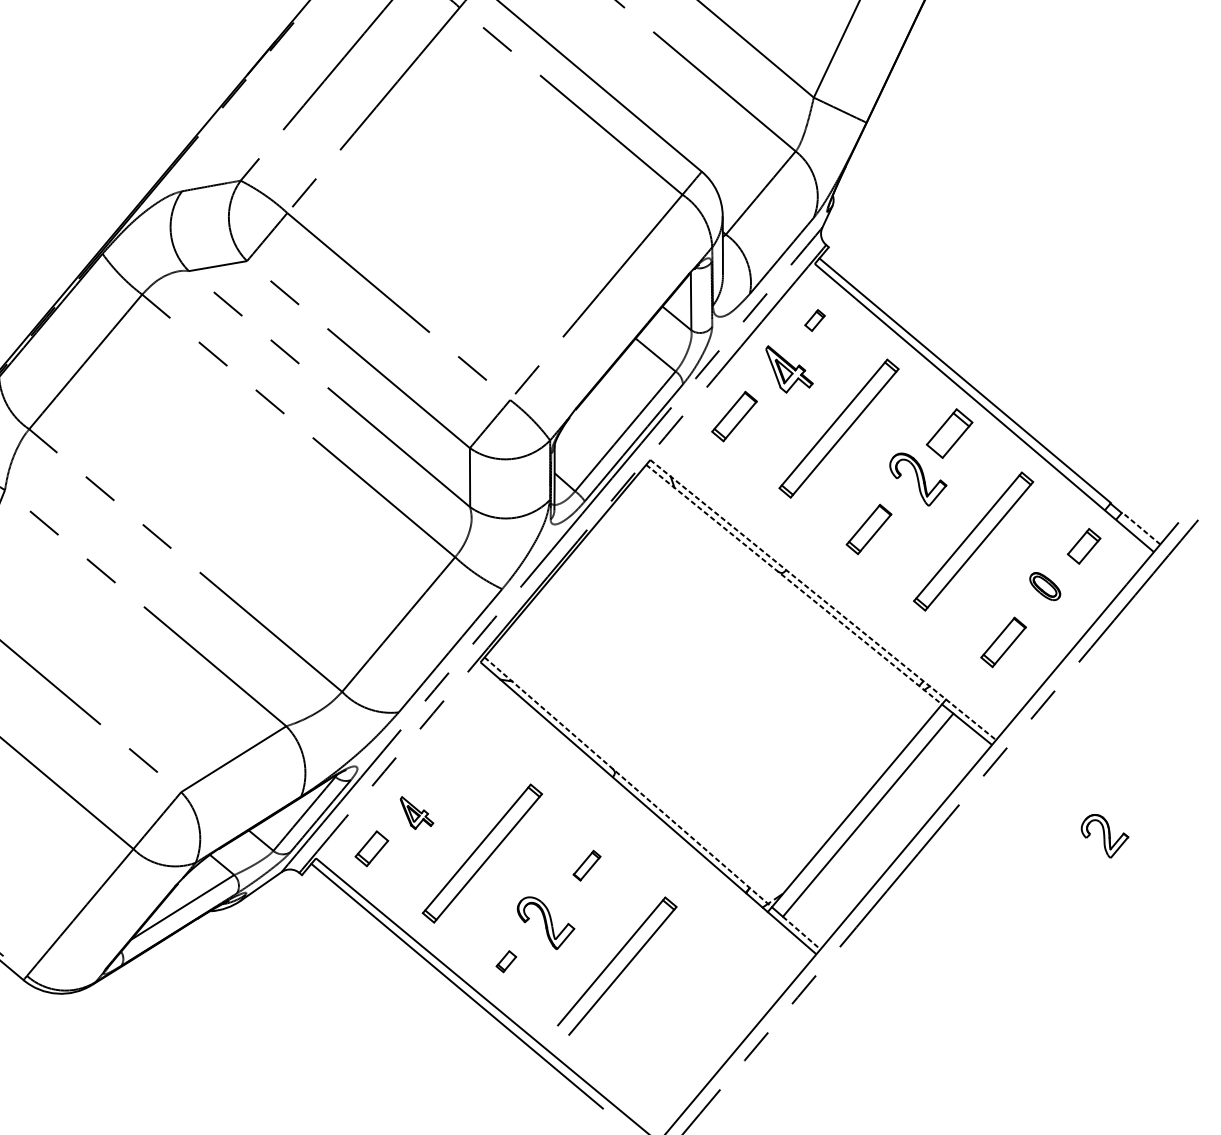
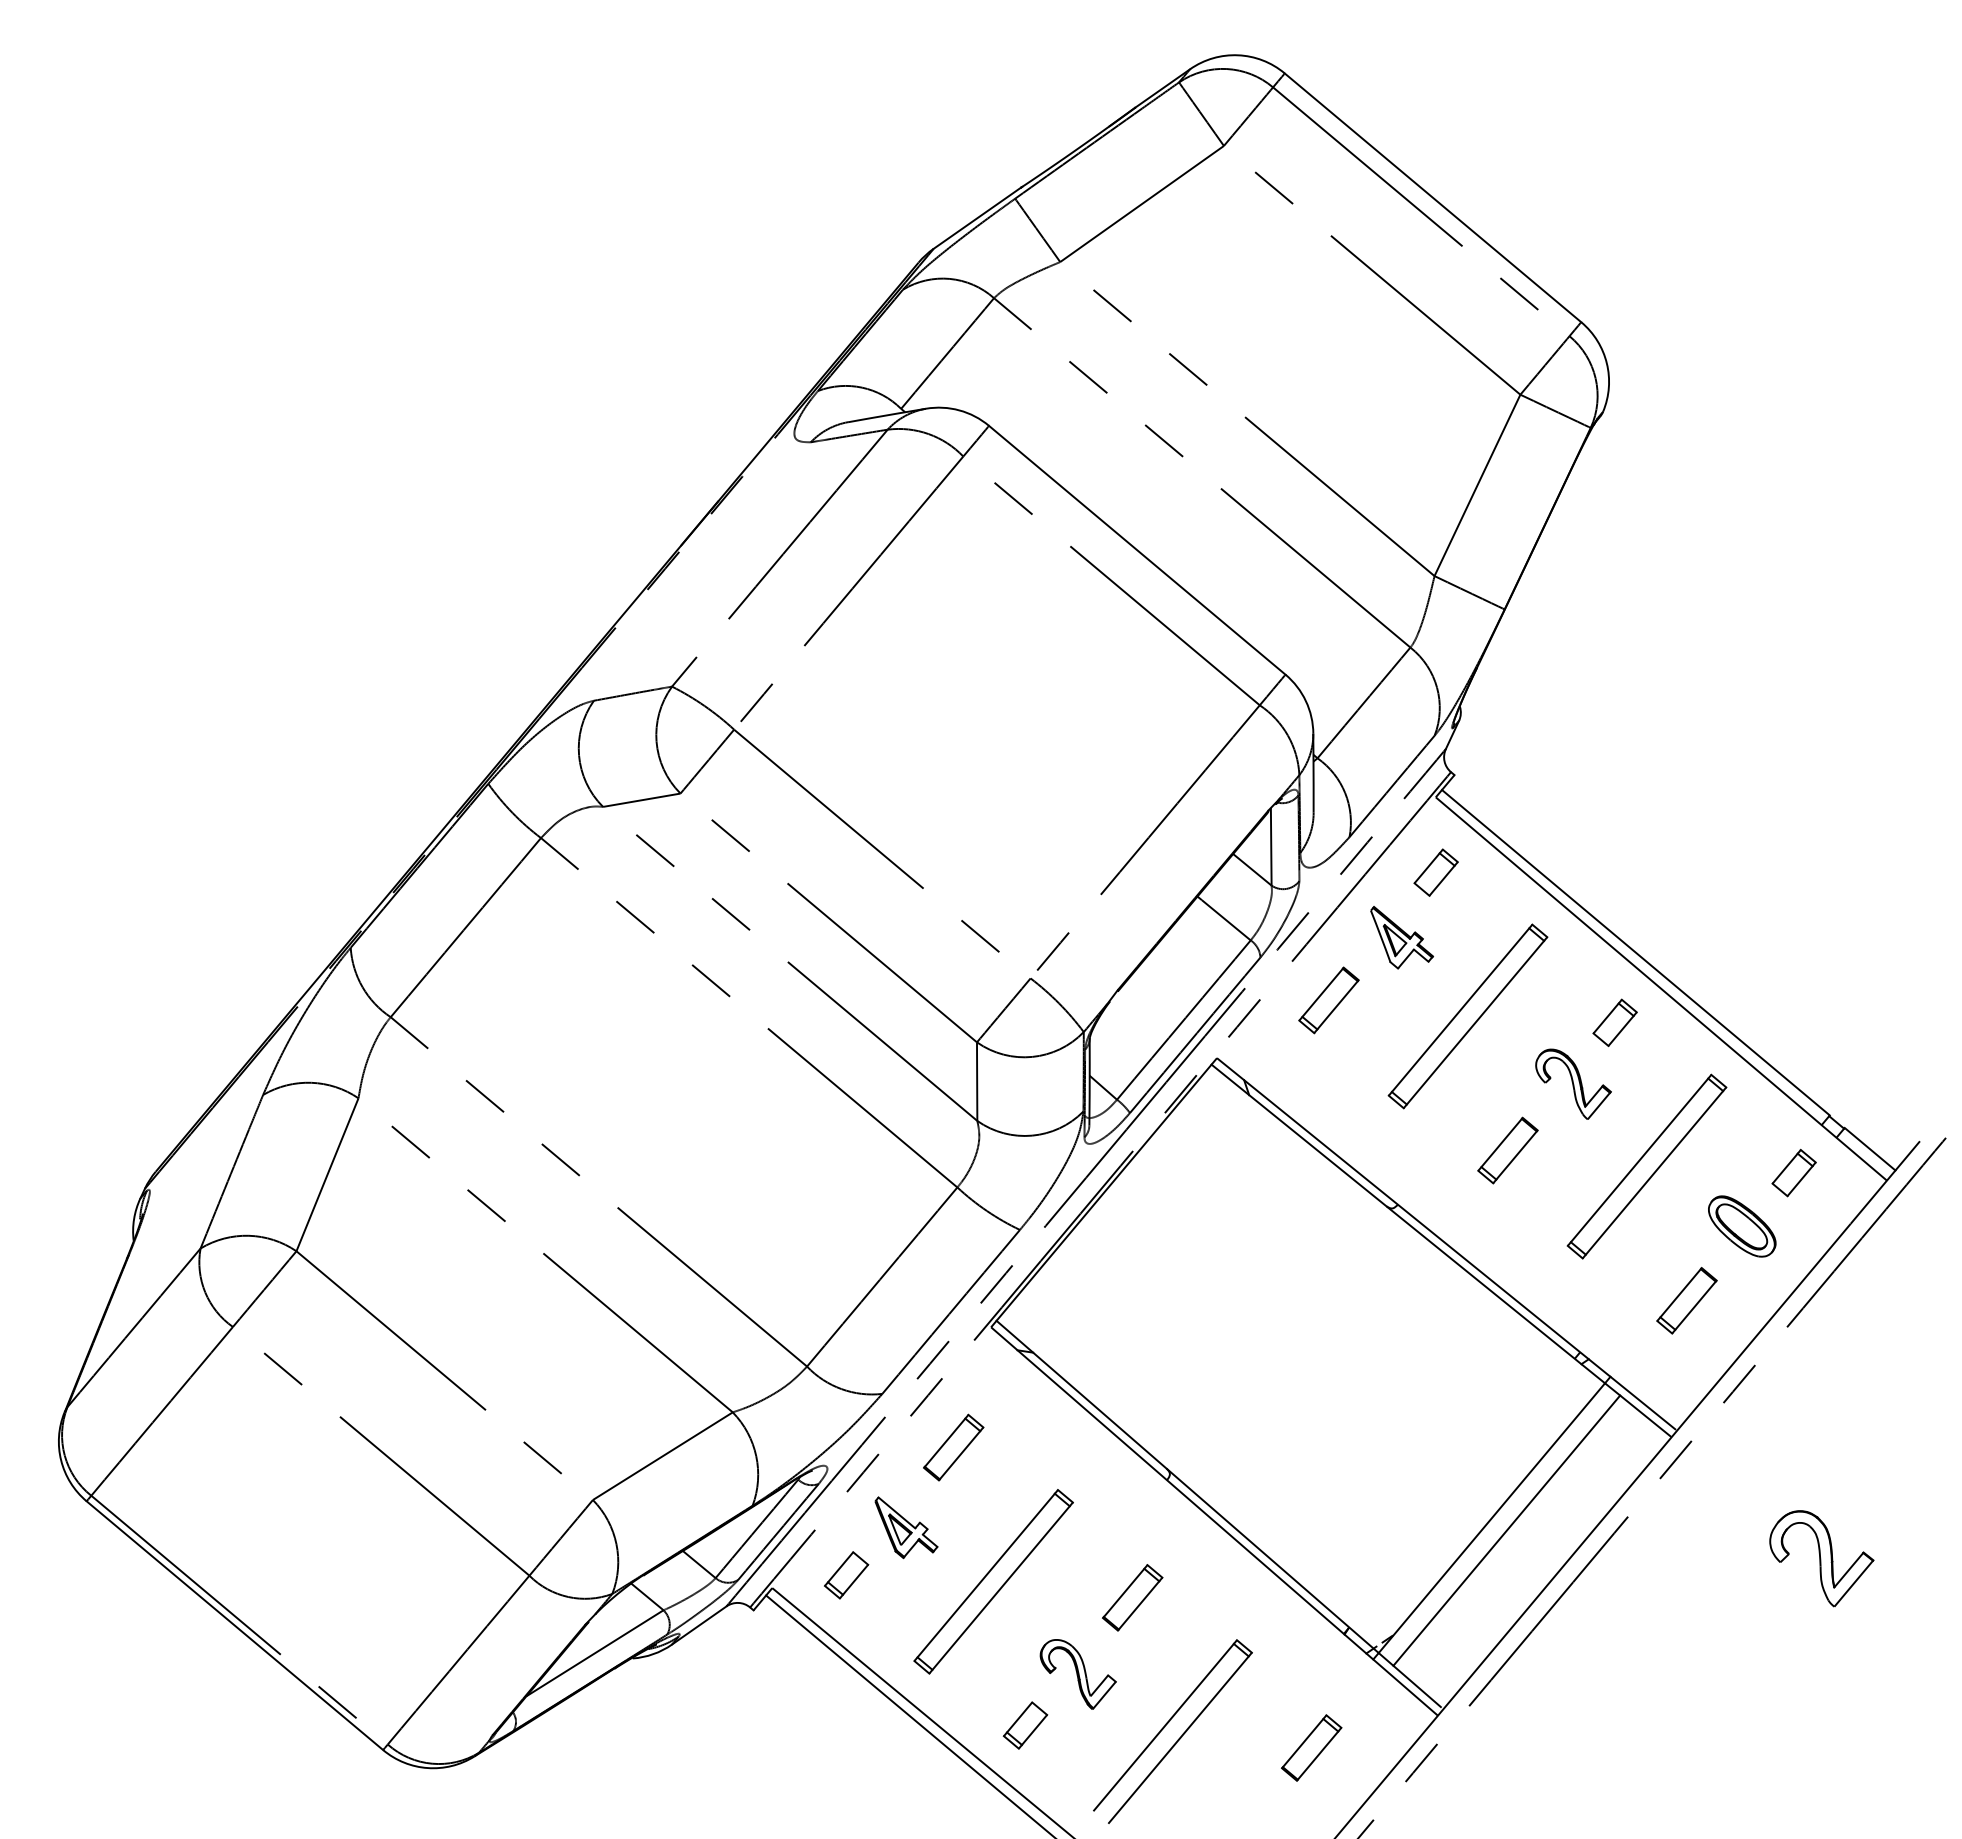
part: (814, 320) -> (1435, 872), size x1.67
part: (949, 433) -> (1614, 1022), size x0.71
line: (1140, 527) -> (1869, 1148), dashed -> solid
line: (794, 585) -> (1408, 1224), dashed -> solid
part: (1045, 586) -> (1742, 1226), size x1.67
line: (823, 600) -> (1447, 1244), dashed -> solid
part: (452, 752) -> (953, 1447), added
line: (628, 782) -> (1188, 1487), dashed -> solid
part: (416, 812) -> (906, 1527), size x1.43
part: (1104, 836) -> (1821, 1558), size x1.67
part: (586, 865) -> (1132, 1597), size x1.67
line: (801, 932) -> (1417, 1686), dashed -> solid
part: (506, 961) -> (1025, 1725), size x1.67
part: (721, 978) -> (1311, 1747), added

